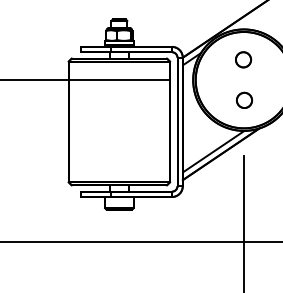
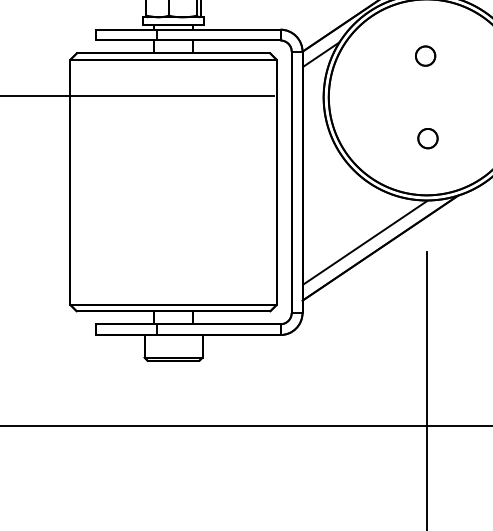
circle: (242, 59) -> (423, 55), size x0.62
part: (244, 100) -> (427, 138), size x0.62

